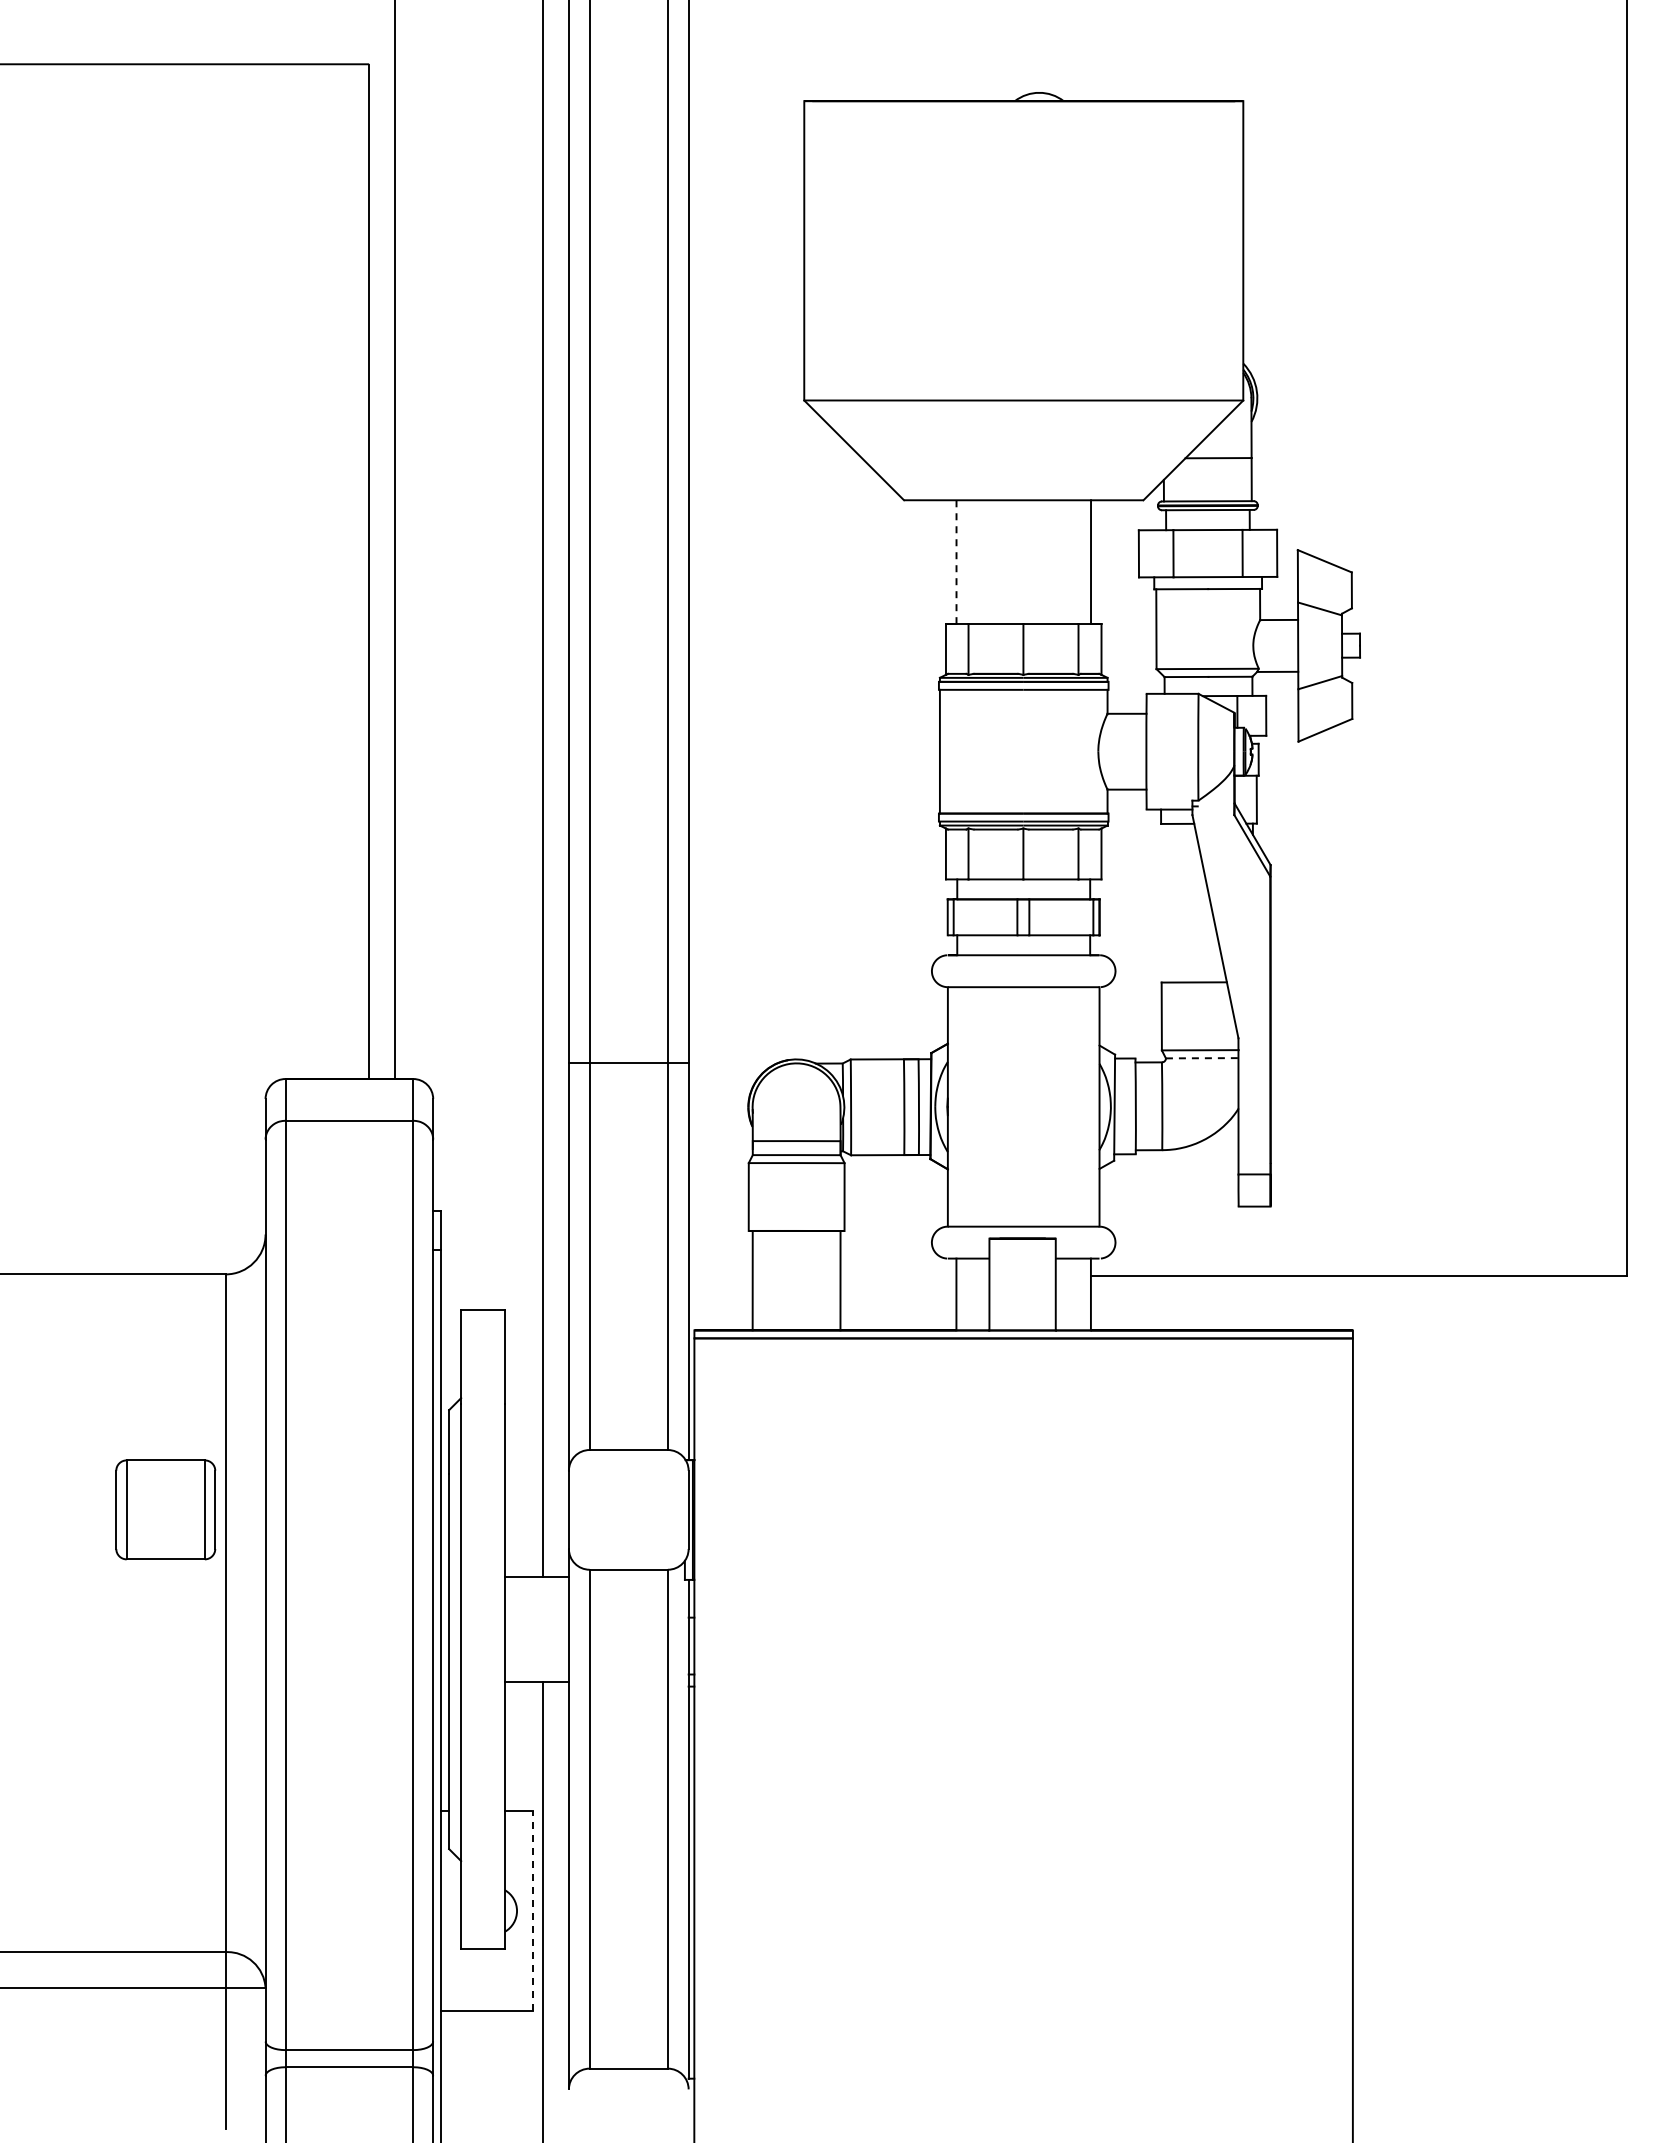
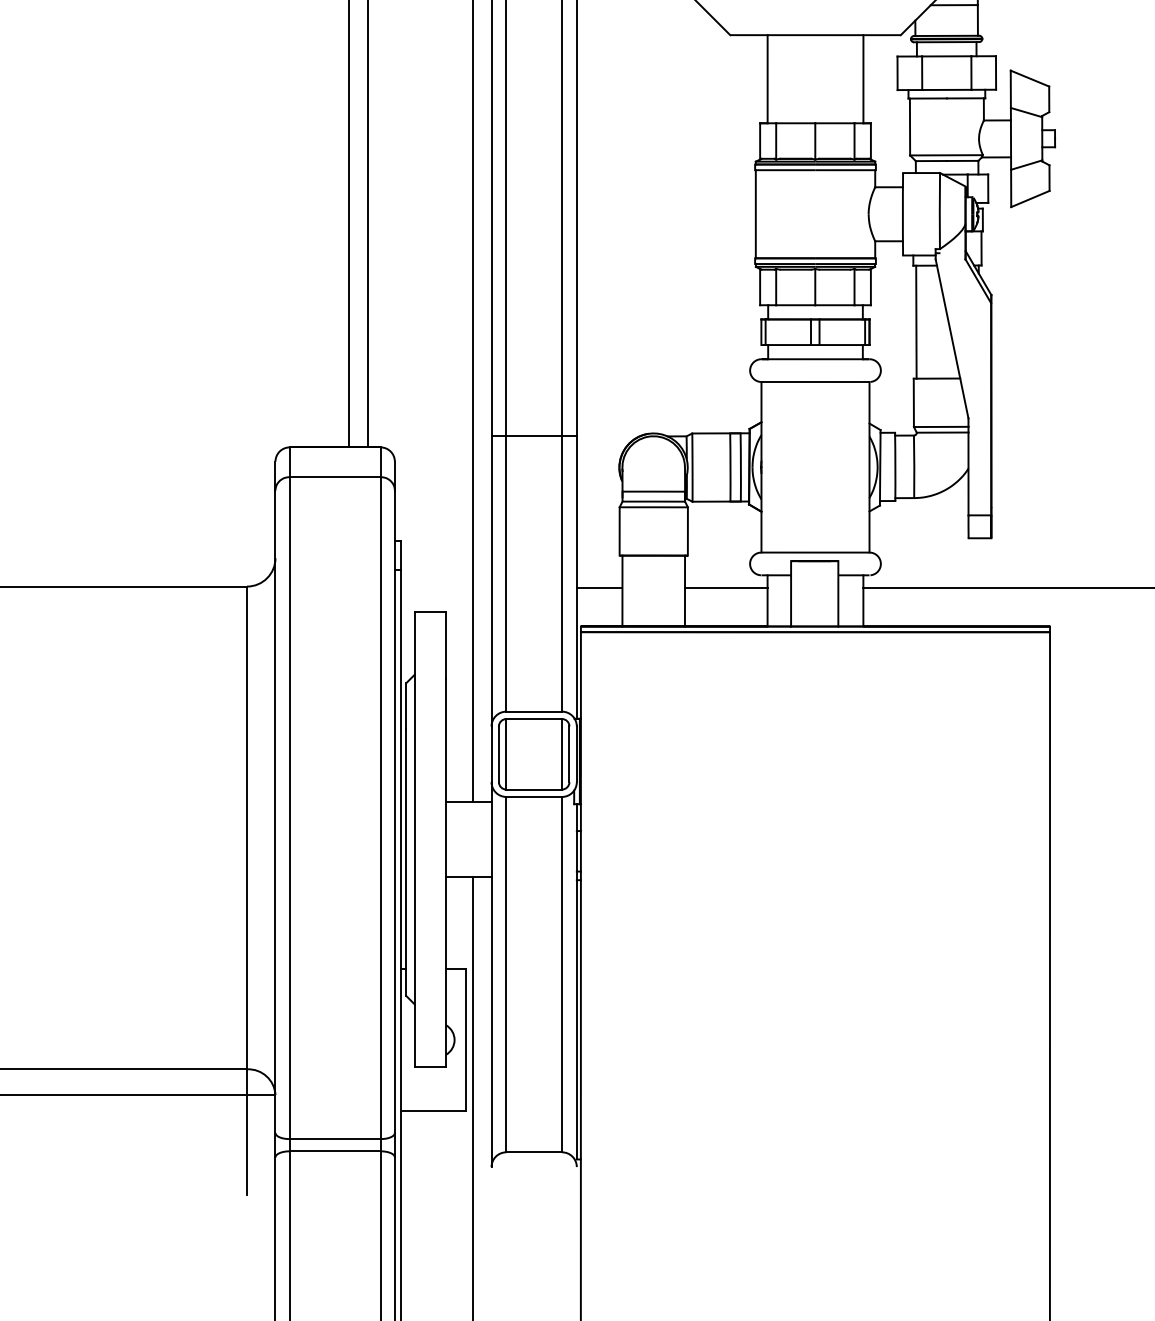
line: (956, 562) -> (767, 79), dashed -> solid
line: (1165, 902) -> (916, 321), added
line: (1202, 1058) -> (942, 432), dashed -> solid
line: (720, 1276) -> (599, 588), added
line: (898, 1276) -> (726, 588), added
part: (165, 1509) -> (533, 754), moved
line: (532, 1911) -> (465, 1040), dashed -> solid

